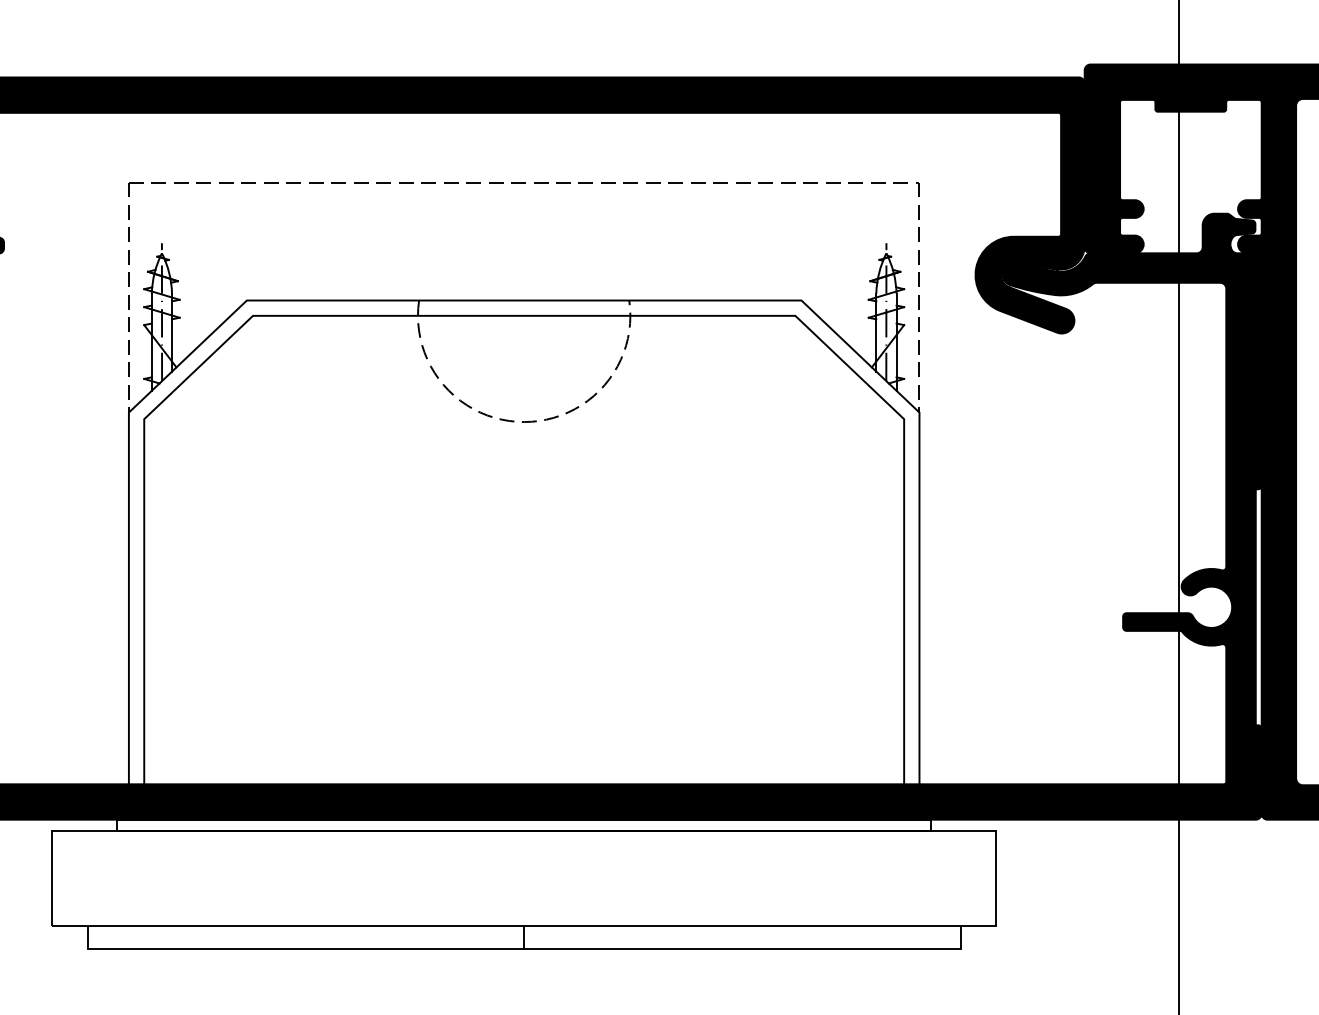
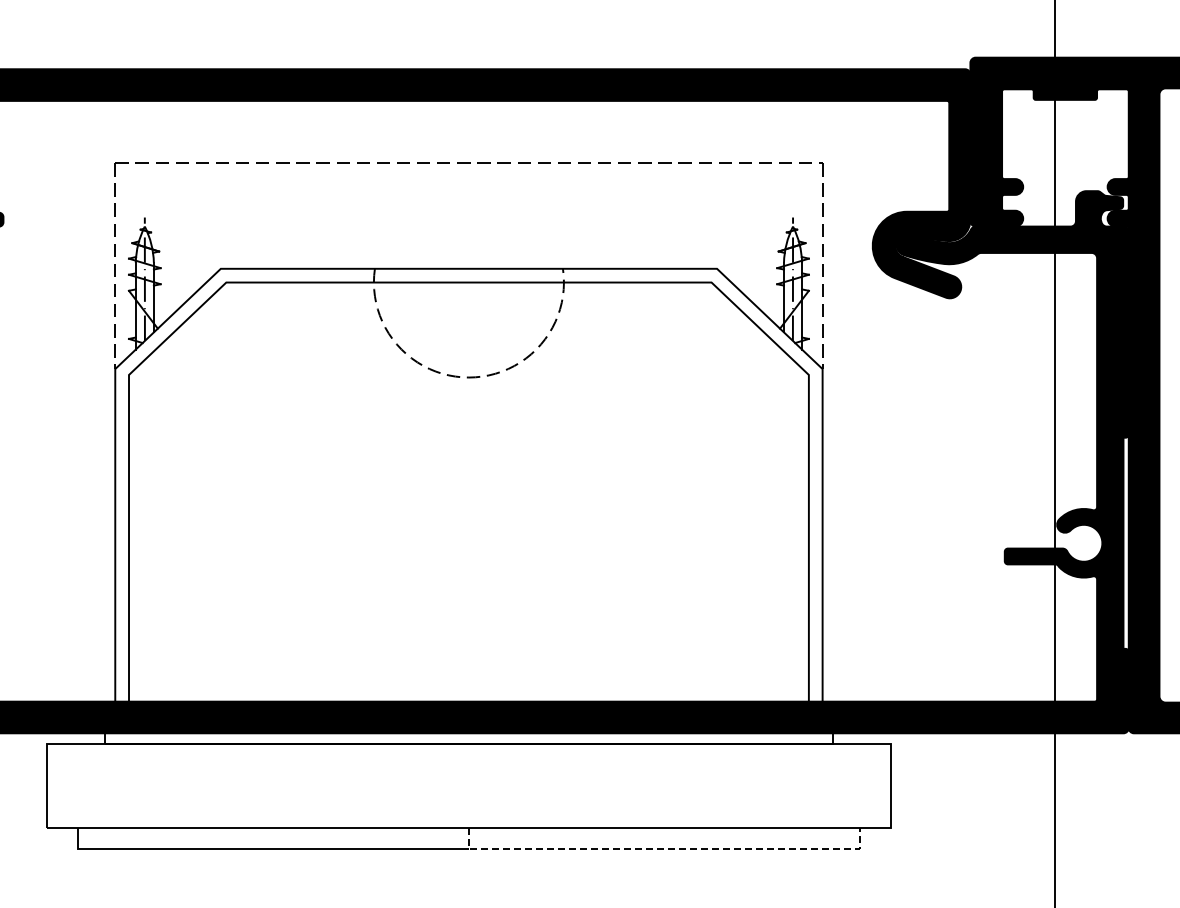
line: (742, 949) -> (664, 849), solid -> dashed

